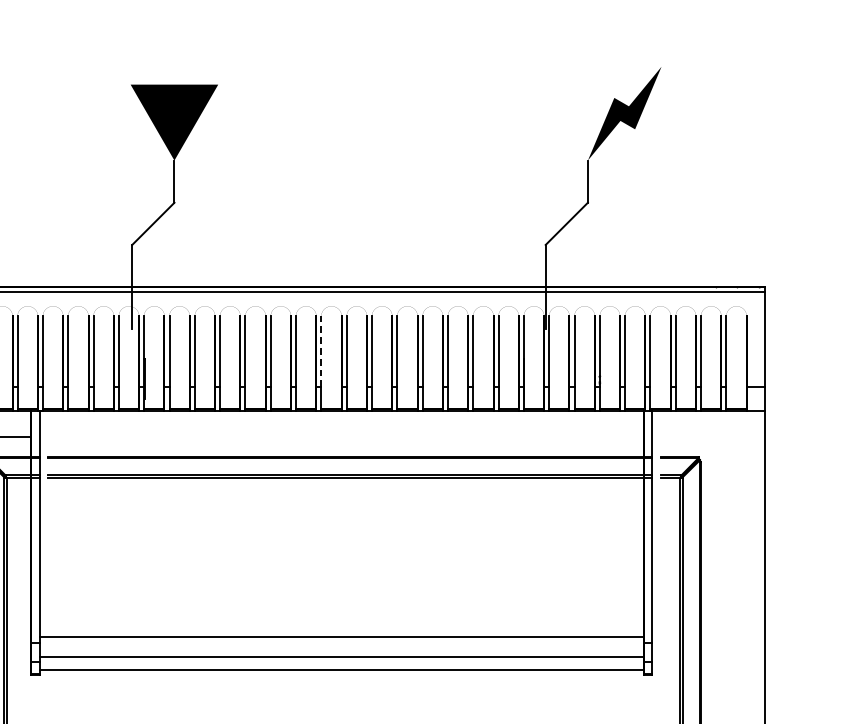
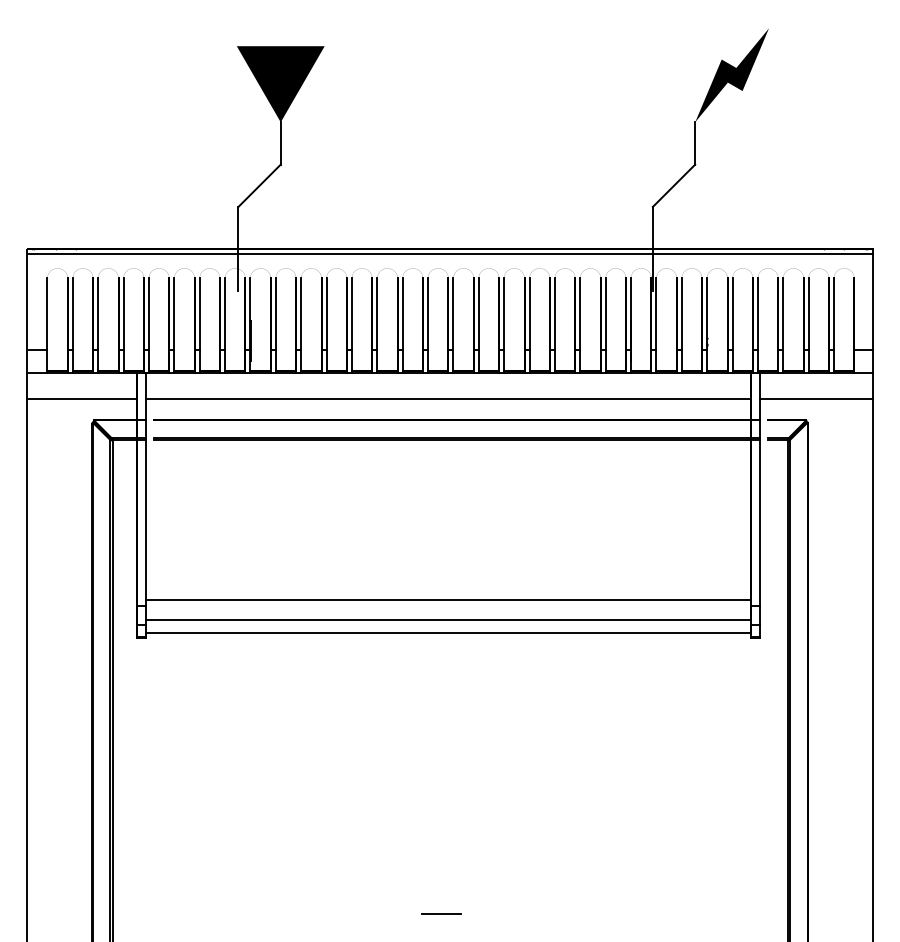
line: (321, 352) -> (428, 314), dashed -> solid
line: (341, 437) -> (448, 399), added
line: (707, 437) -> (815, 399), added

